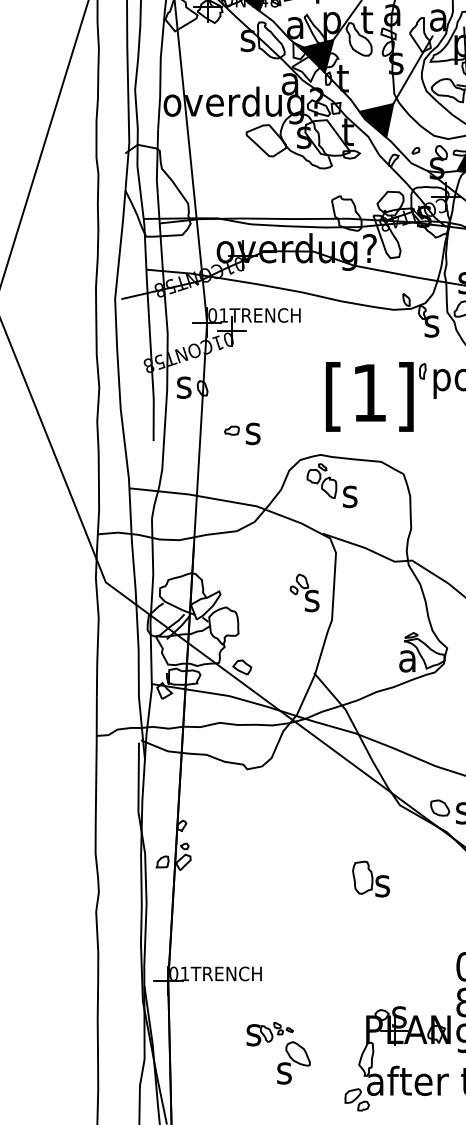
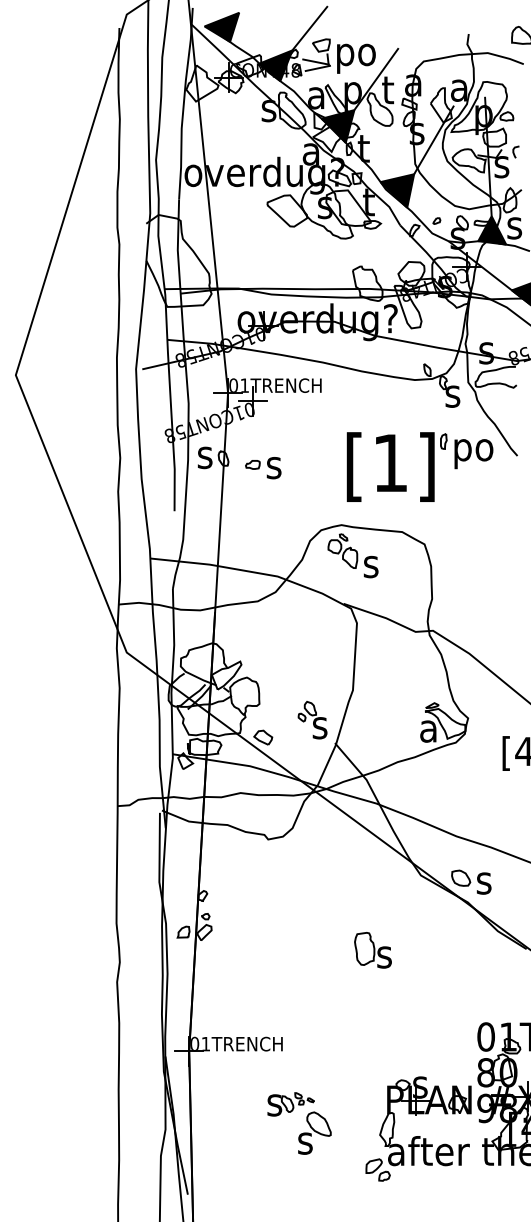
part: (242, 434) -> (263, 468), moved
part: (304, 593) -> (312, 720), moved
part: (370, 879) -> (372, 950), moved

